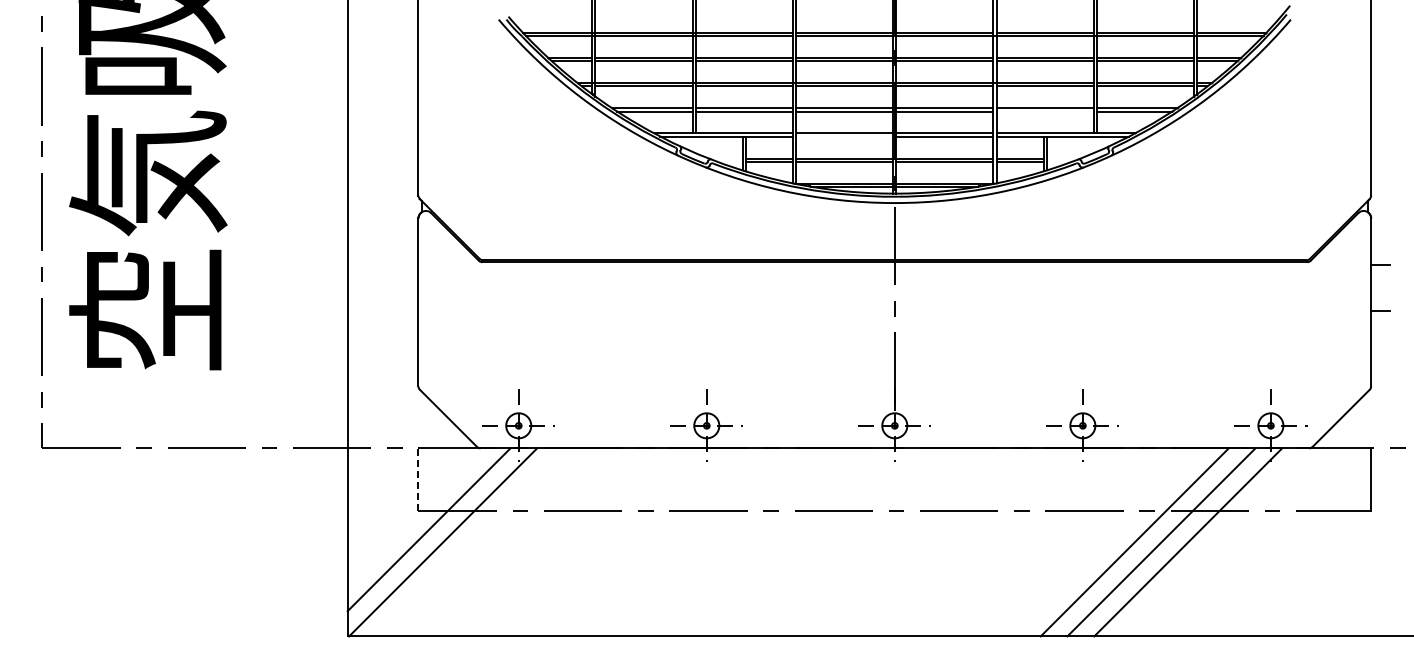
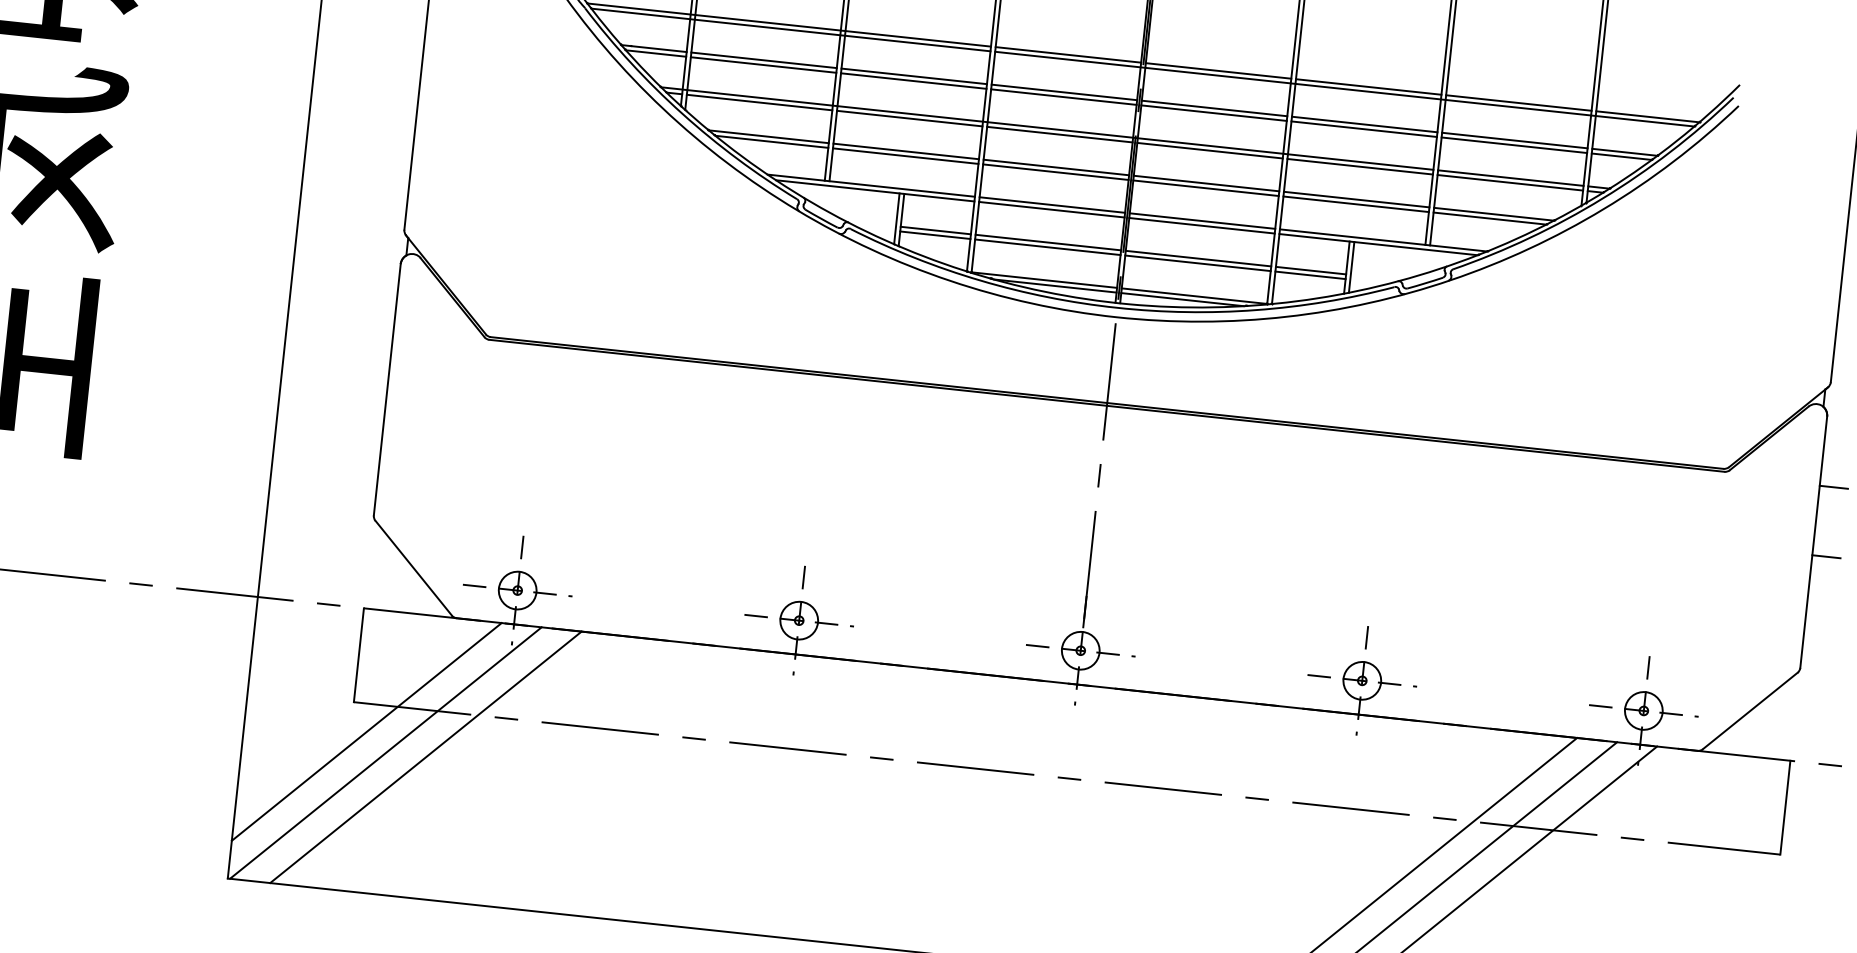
line: (1044, 111) -> (1355, 204), added
line: (844, 136) -> (1051, 209), added
line: (418, 479) -> (358, 654), dashed -> solid
line: (469, 542) -> (425, 757), added

